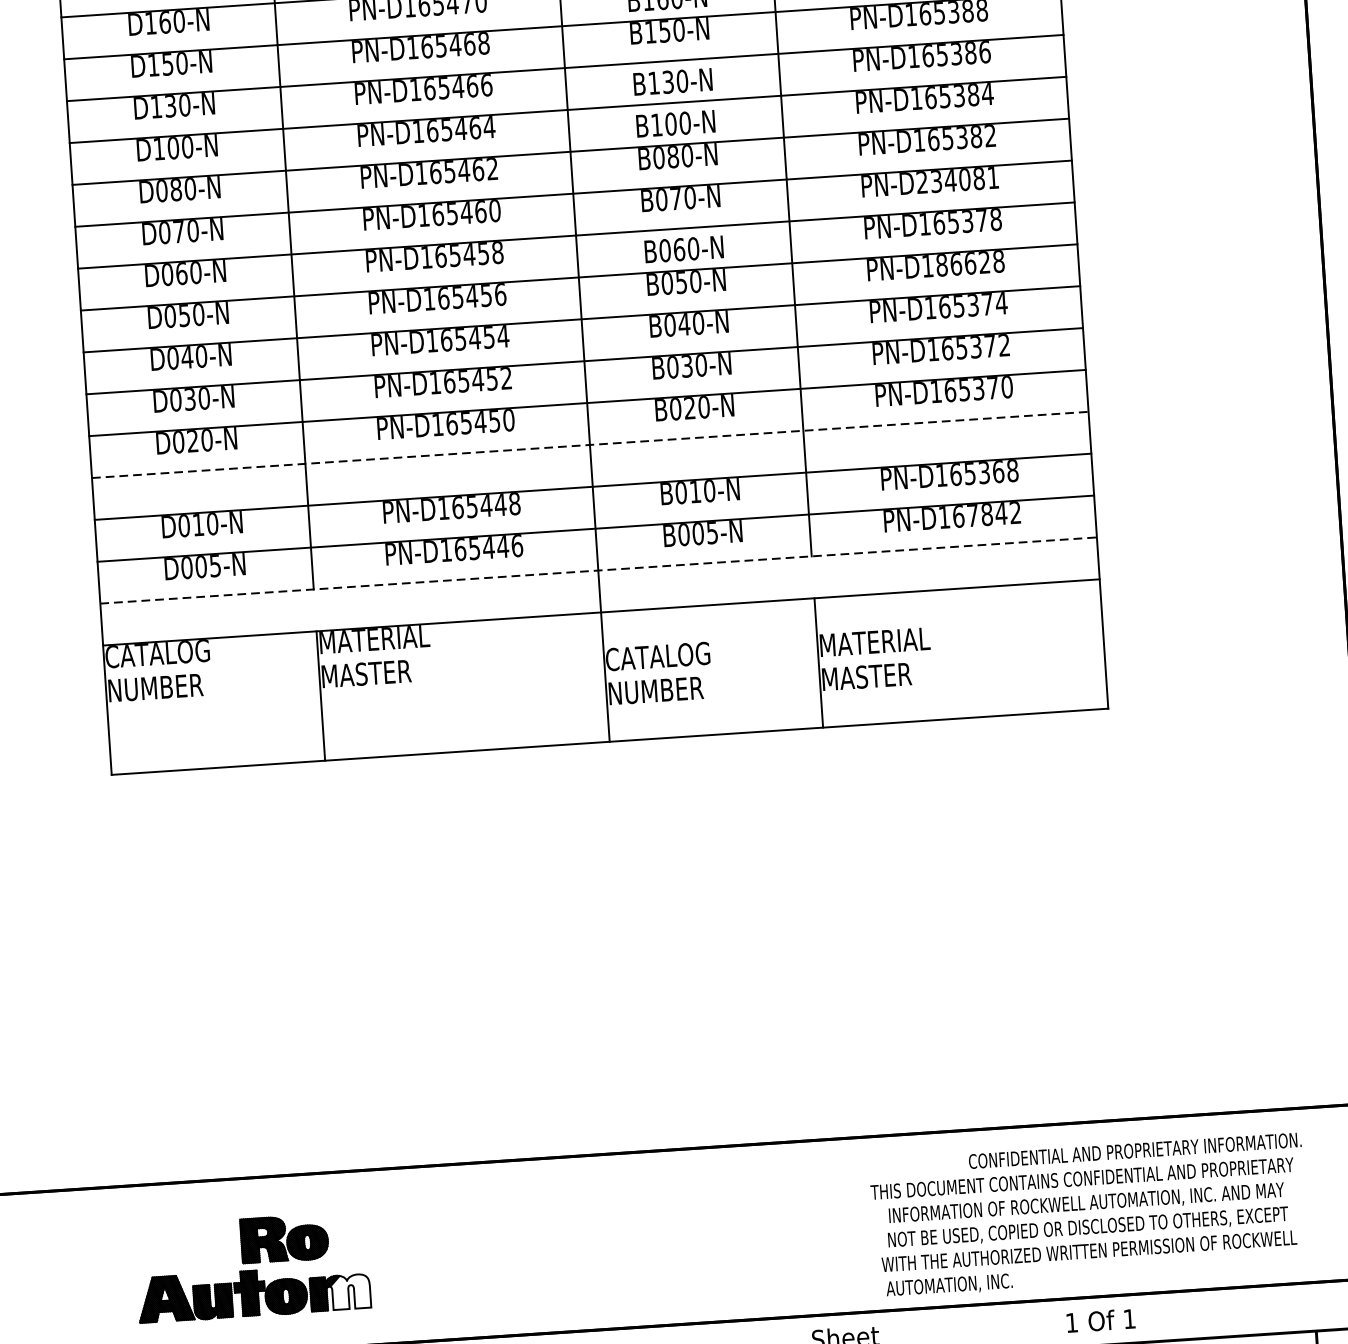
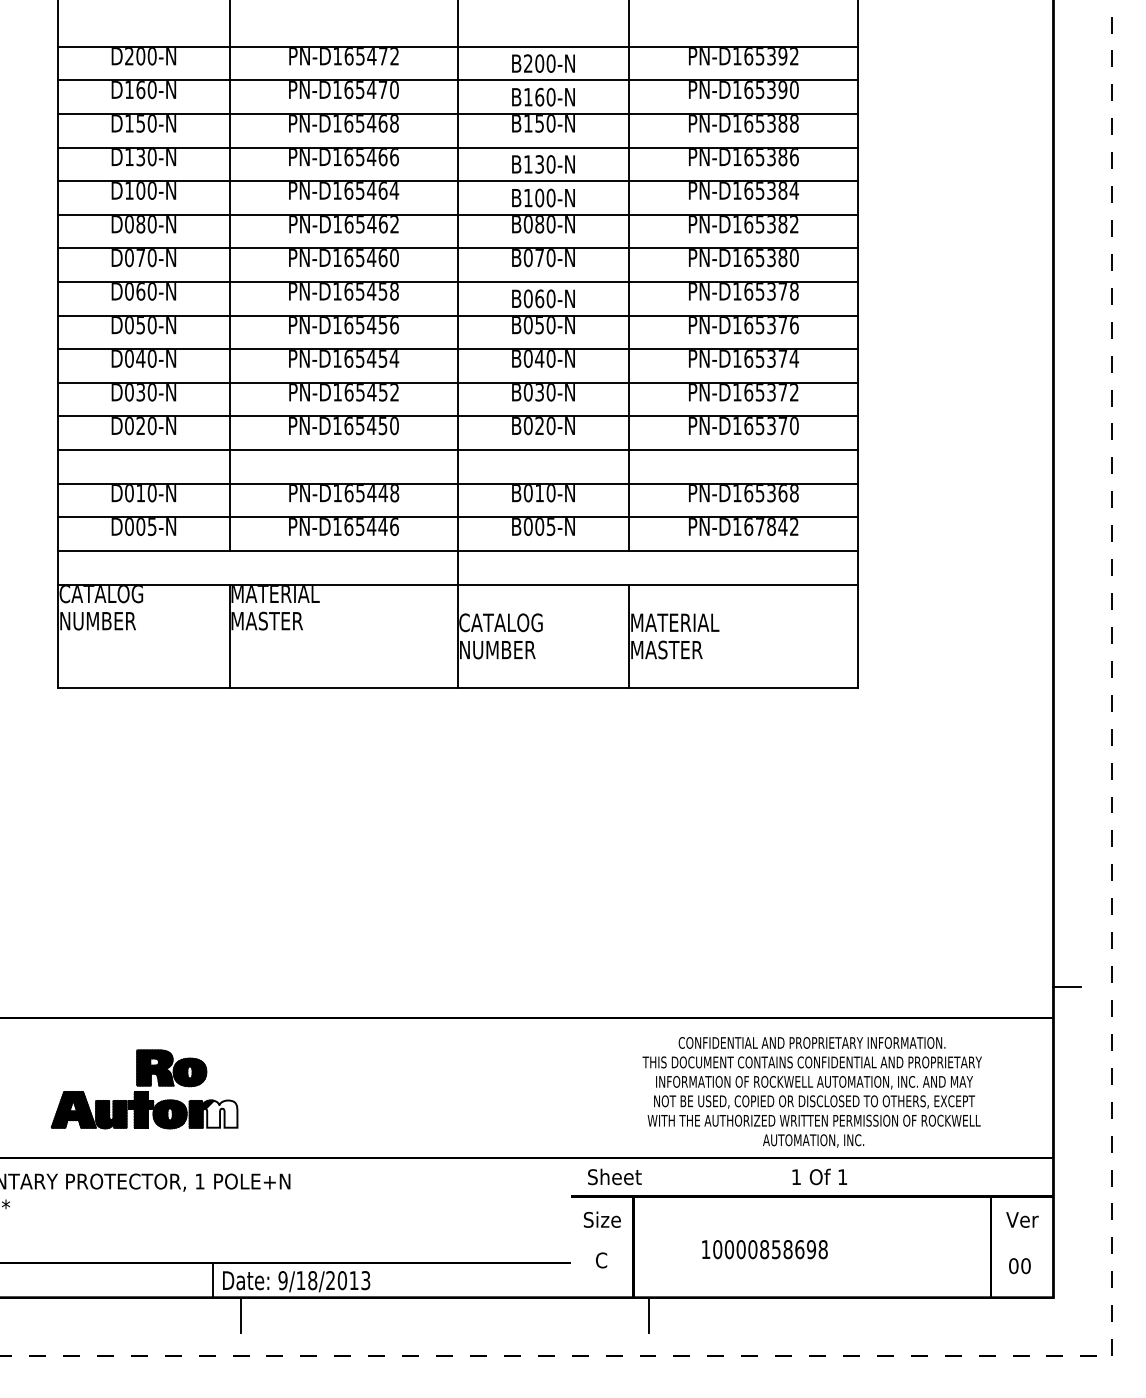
text: (957, 180) -> (765, 258), PN-D234081 -> PN-D165380
text: (970, 263) -> (771, 325), PN-D186628 -> PN-D165376
line: (590, 445) -> (458, 450), dashed -> solid
line: (599, 570) -> (458, 550), dashed -> solid
text: (1134, 1150) -> (811, 1042), moved
text: (949, 1285) -> (813, 1140), moved

